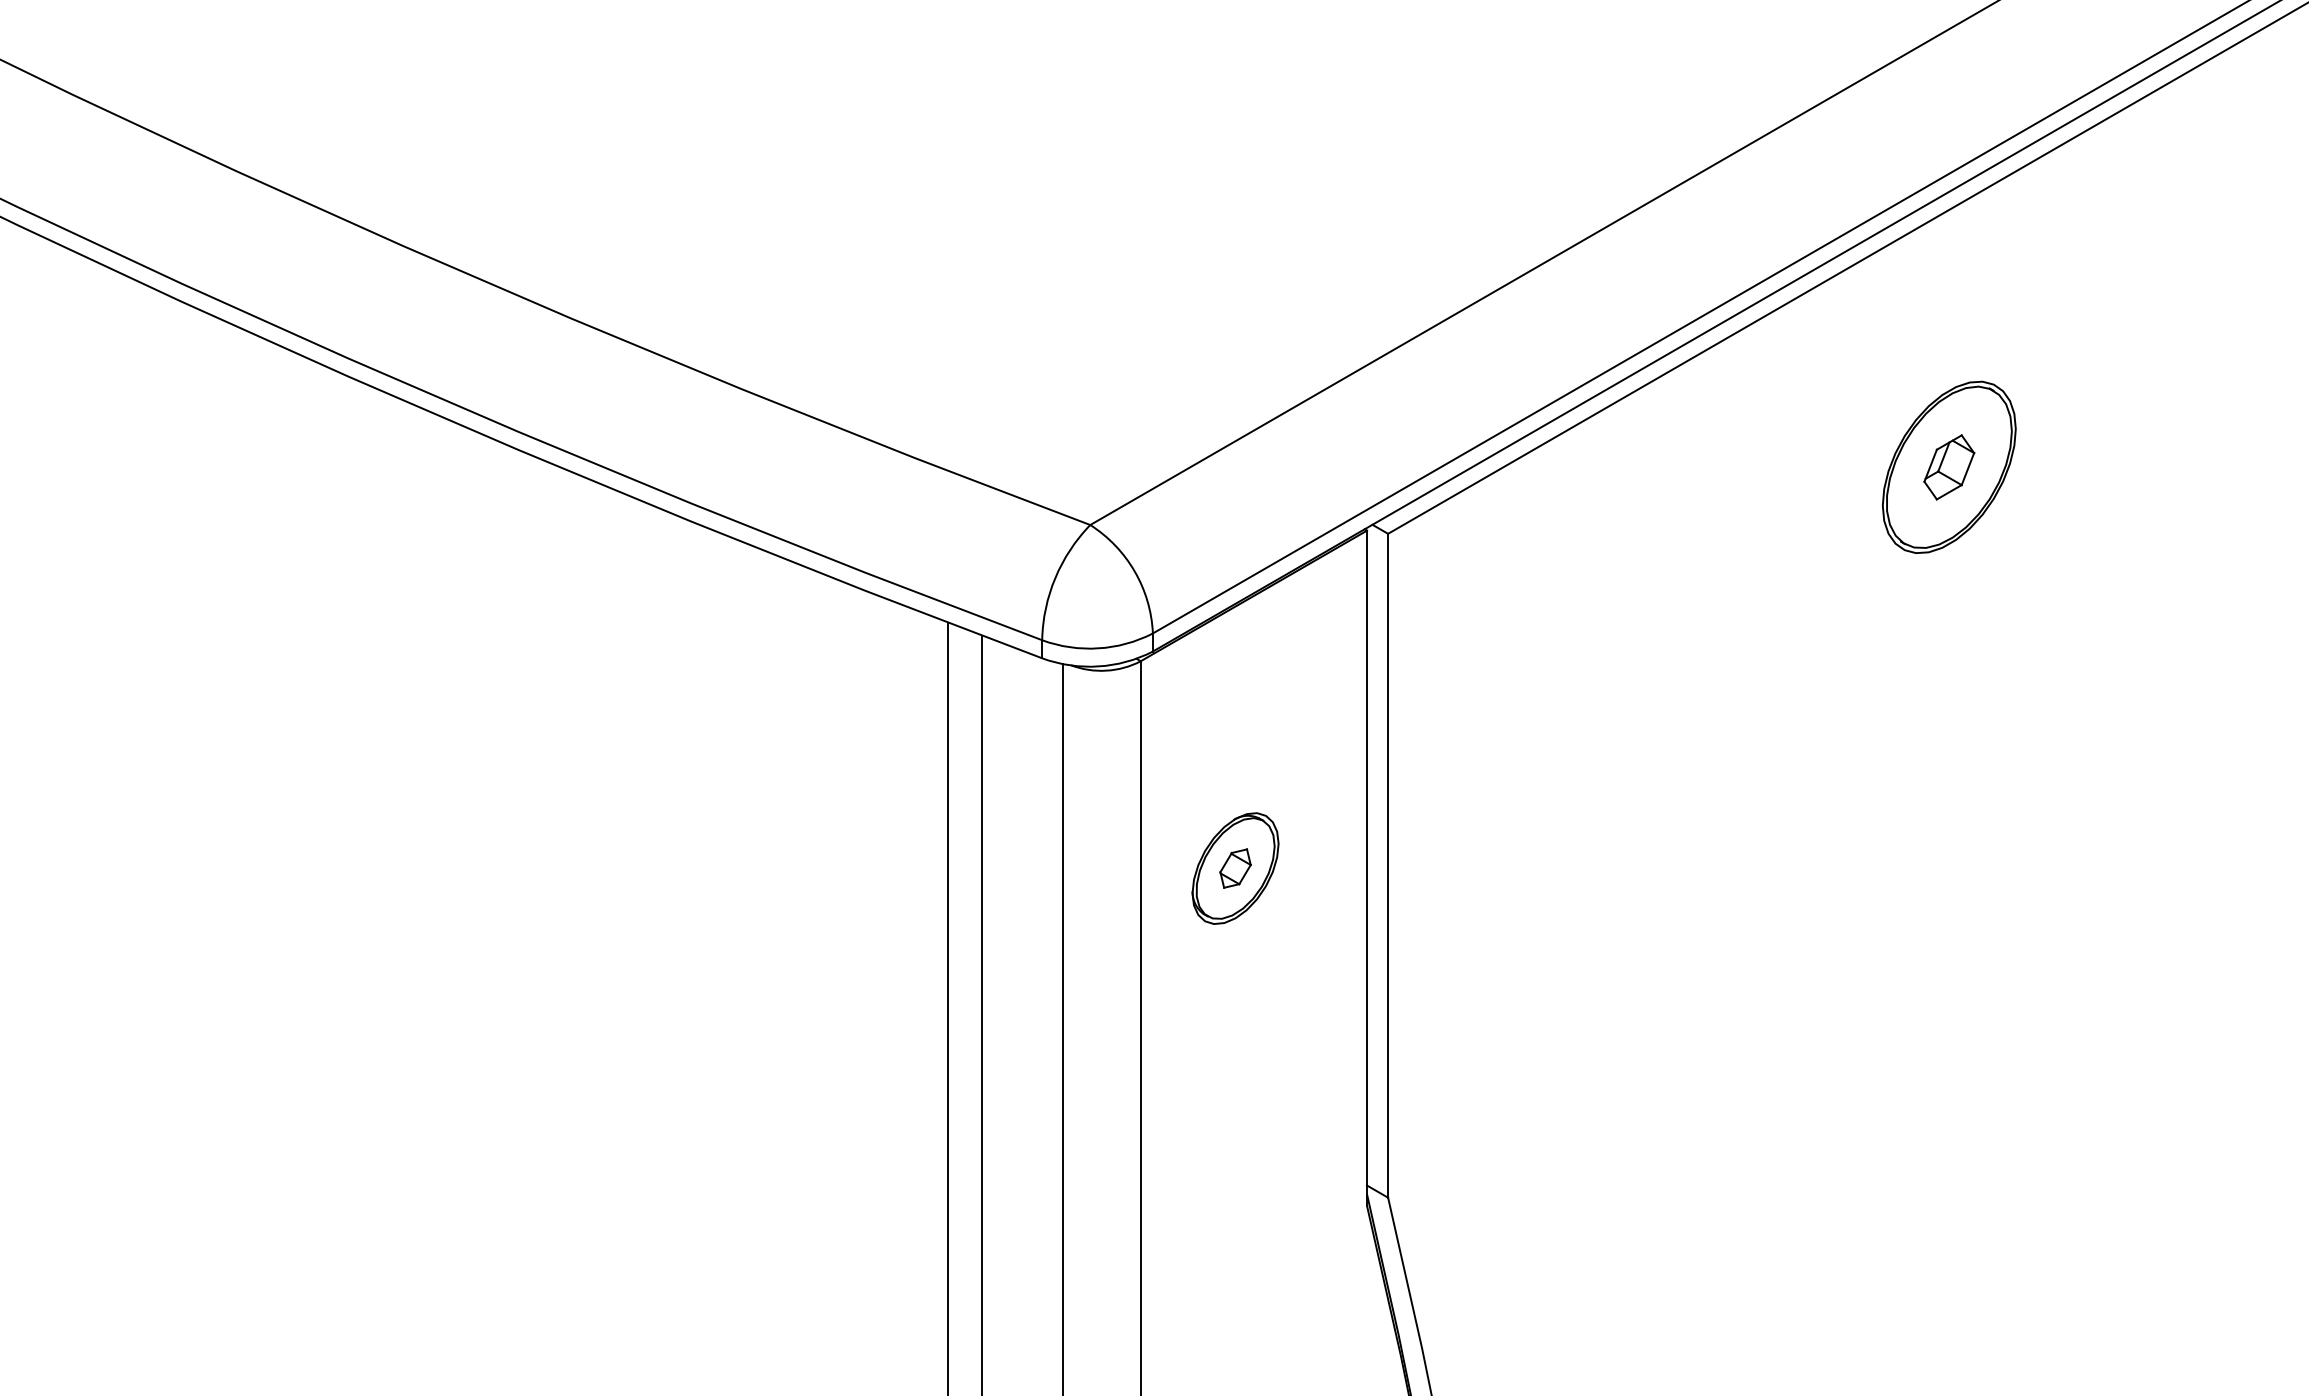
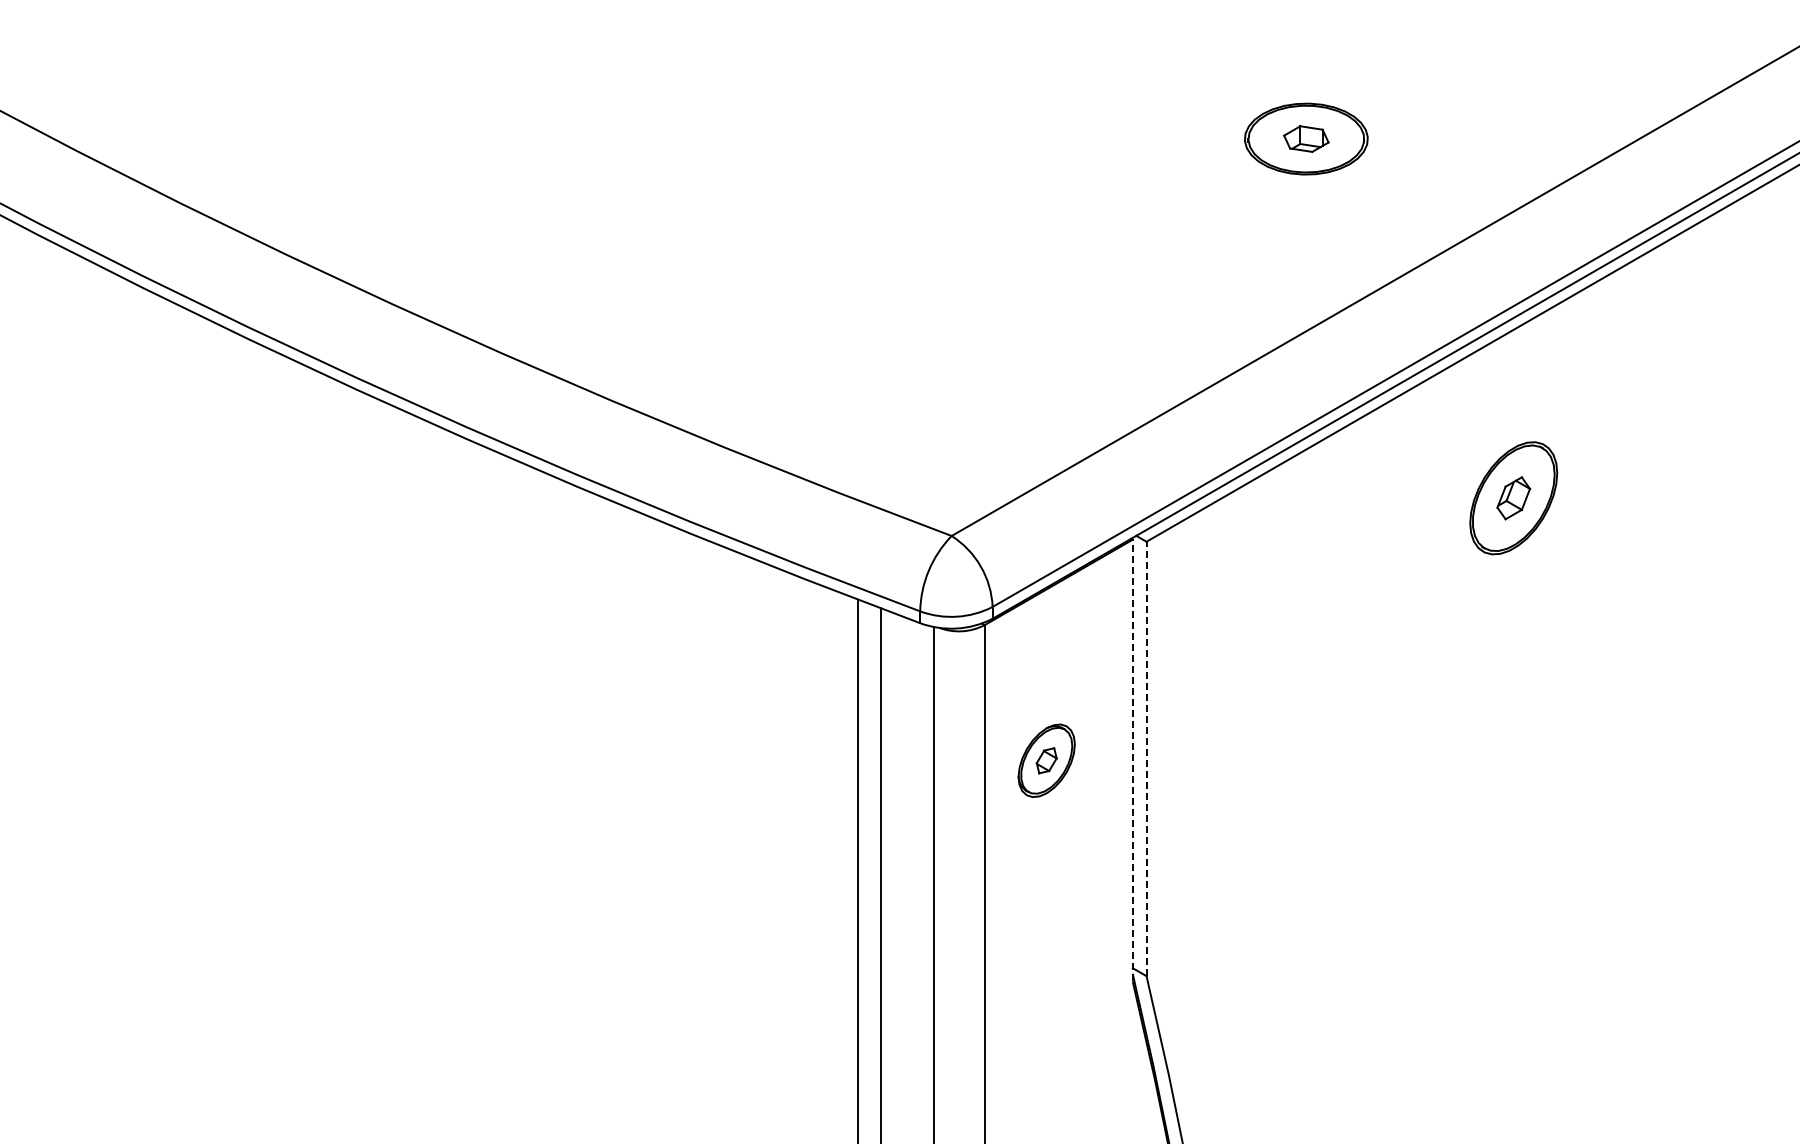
line: (1388, 865) -> (1146, 758), solid -> dashed
line: (1366, 868) -> (1132, 760), solid -> dashed

